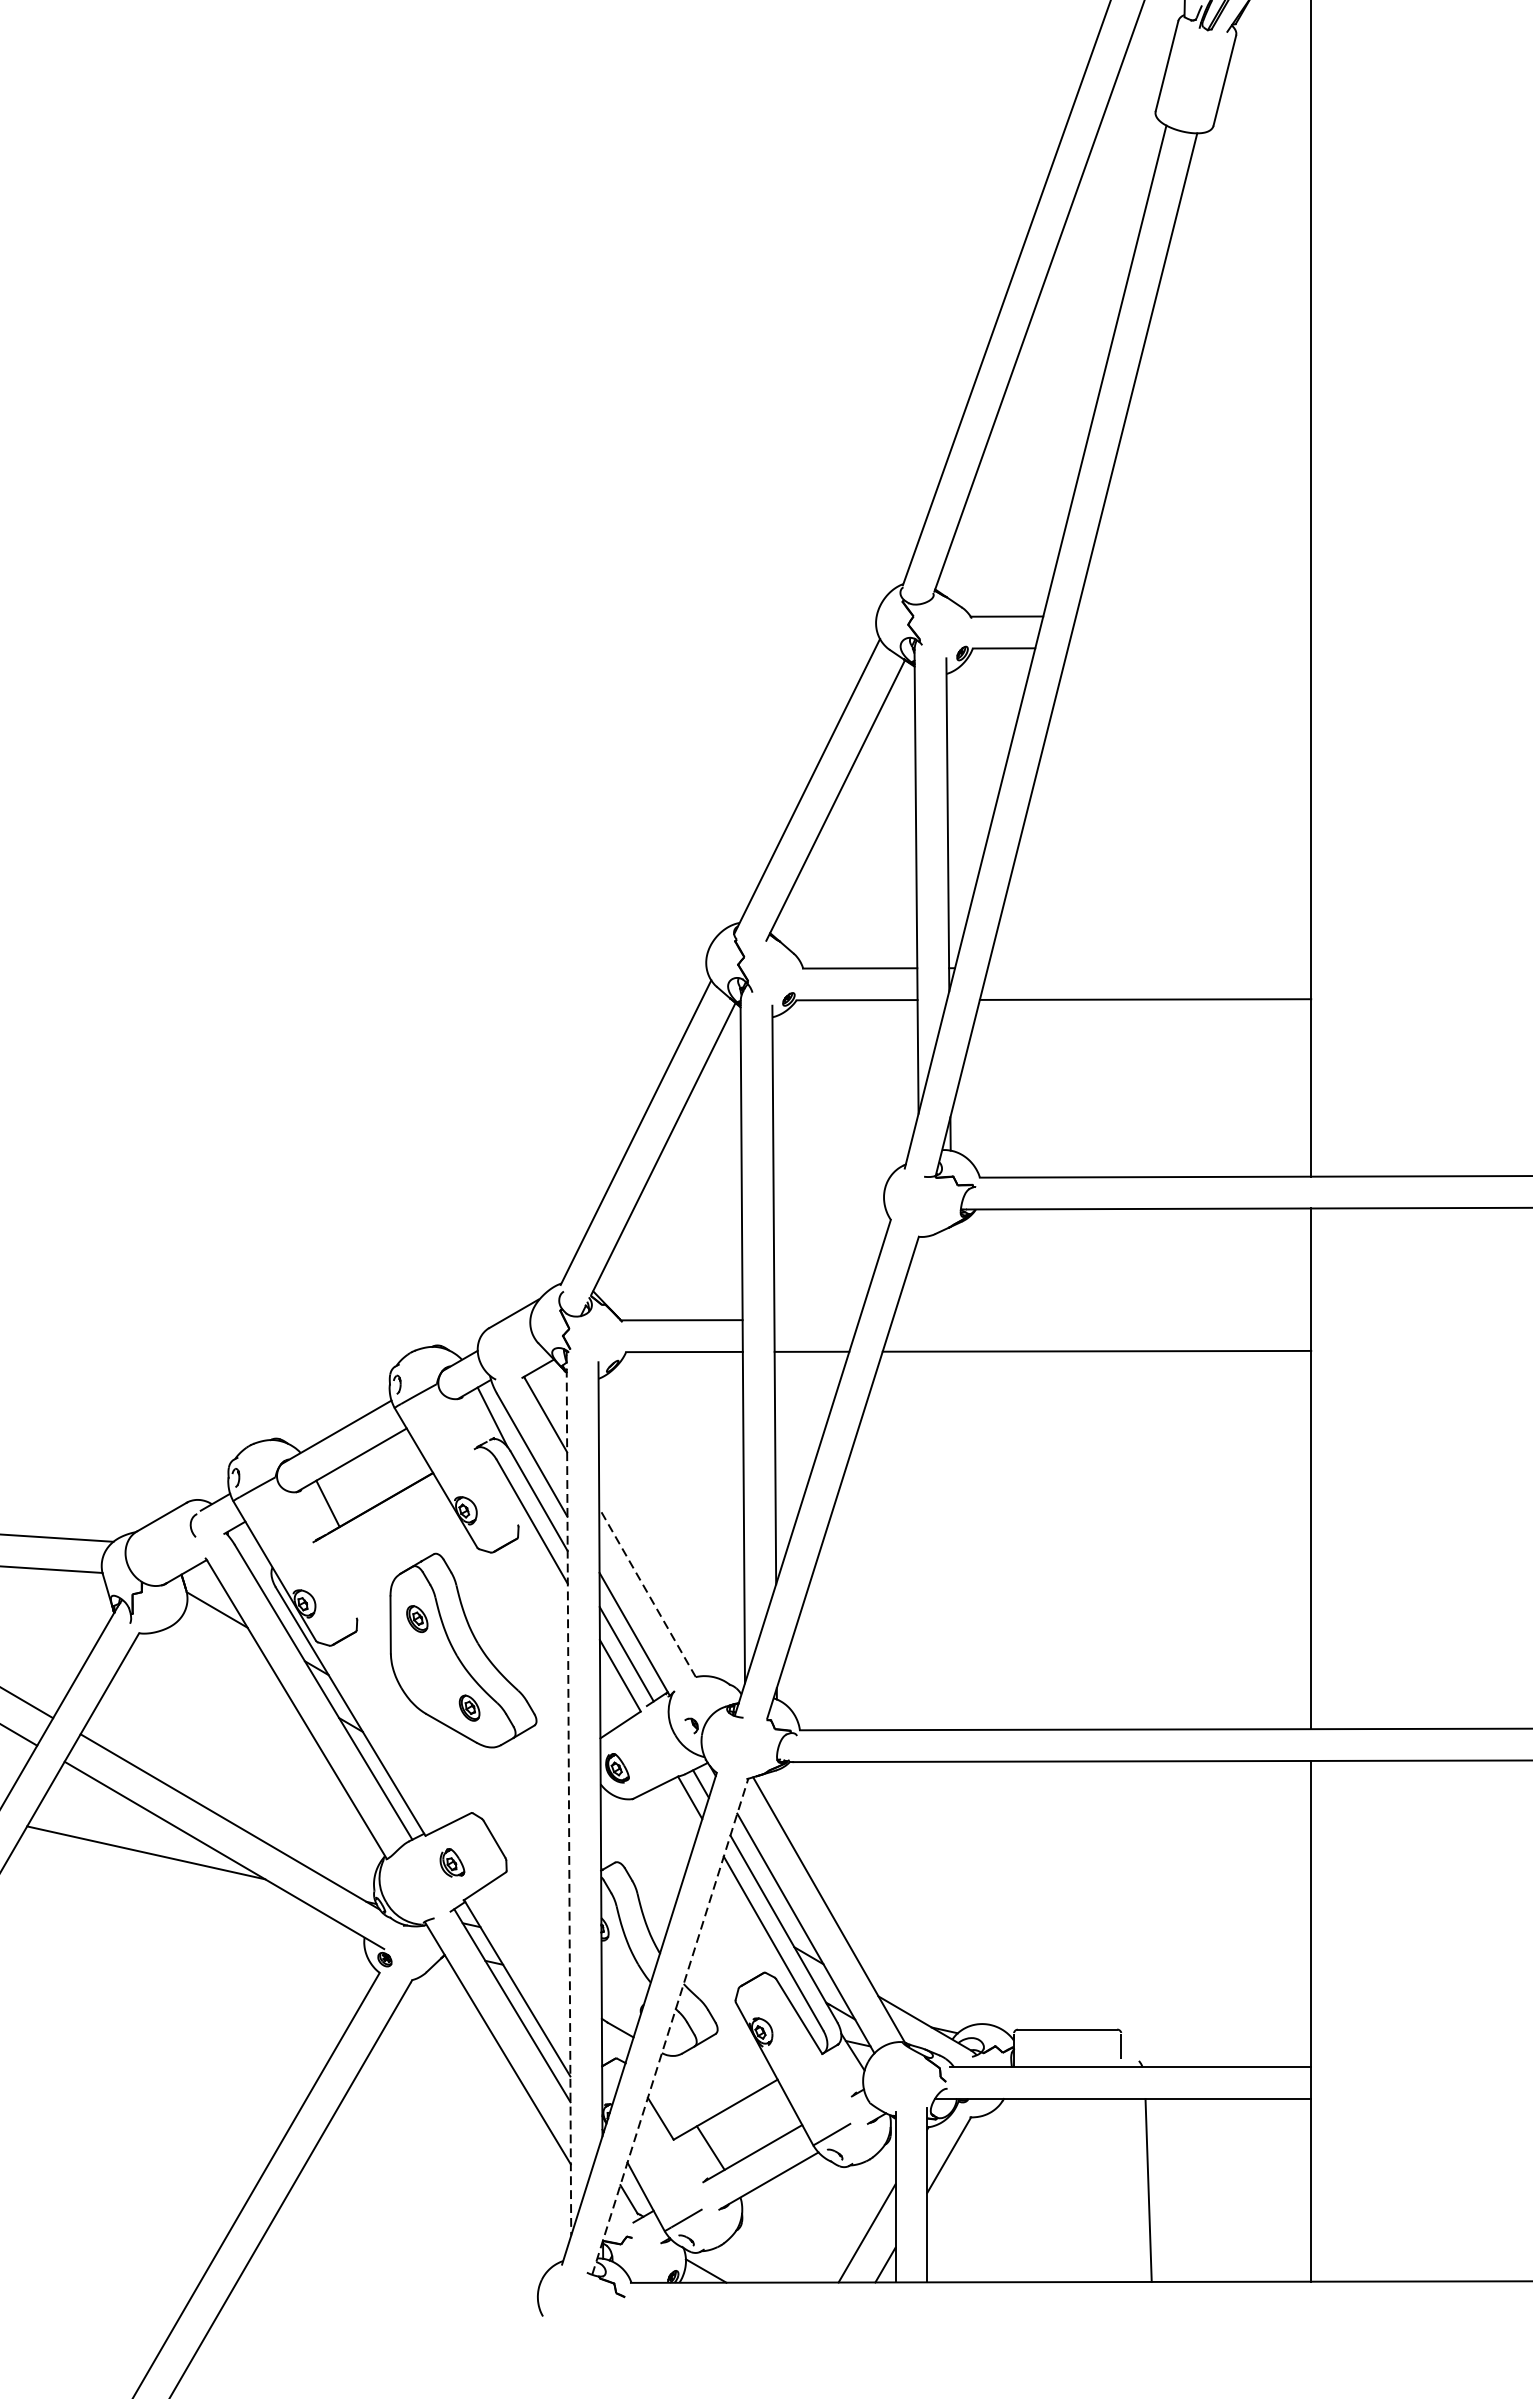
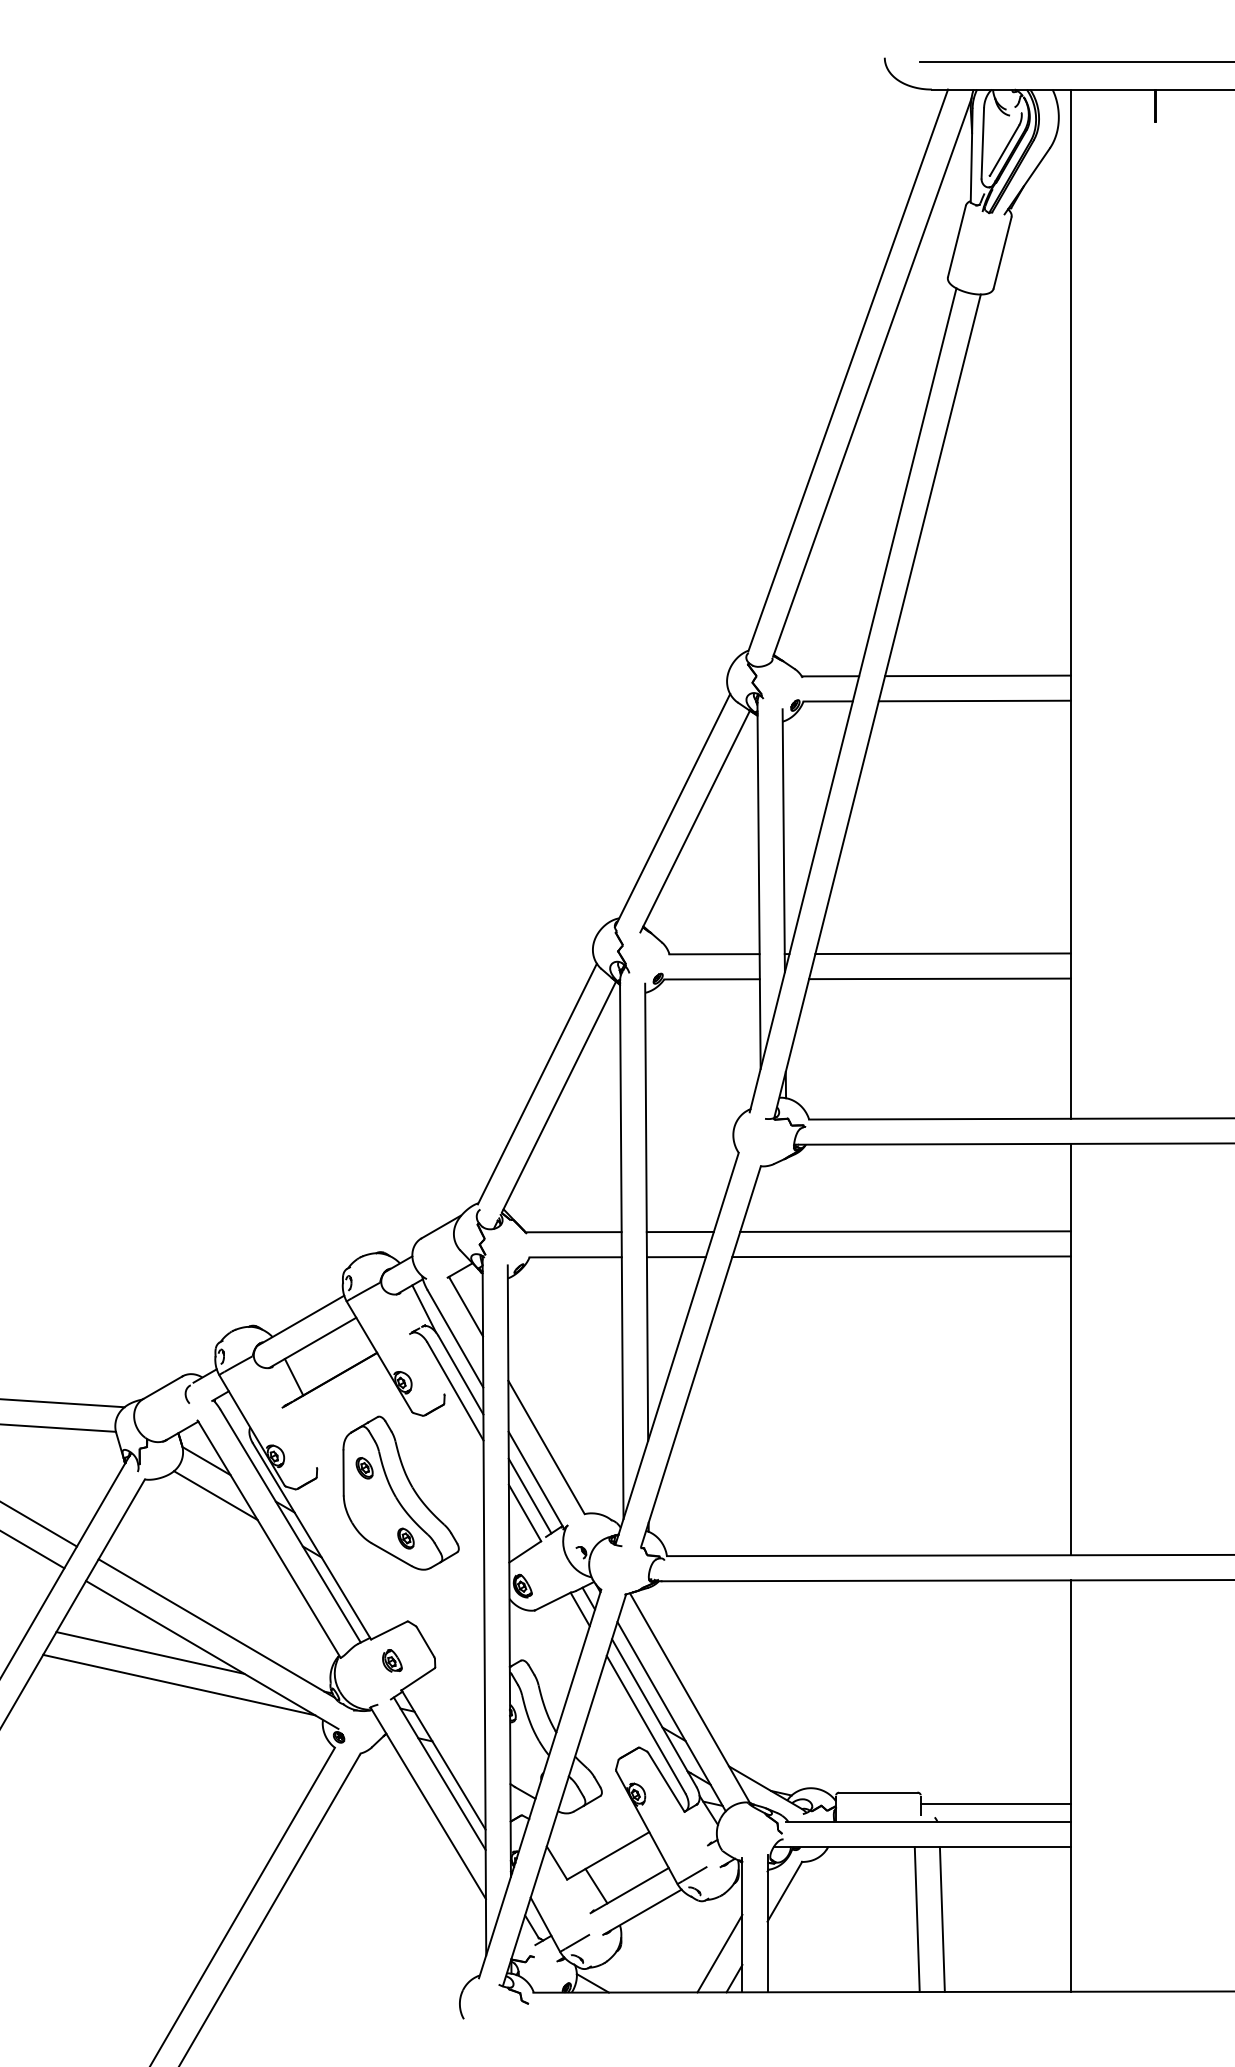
line: (1193, 615) -> (977, 675), added
line: (1189, 647) -> (974, 700), added
line: (1148, 967) -> (942, 953), added
line: (815, 1319) -> (679, 1231), added
line: (1101, 1319) -> (905, 1231), added
line: (647, 1592) -> (546, 1447), dashed -> solid
line: (228, 1653) -> (215, 1495), added
line: (569, 1795) -> (484, 1607), dashed -> solid
line: (182, 1892) -> (179, 1684), added
line: (670, 2025) -> (564, 1789), dashed -> solid
line: (1215, 2043) -> (995, 1803), added
line: (1115, 2190) -> (916, 1919), added

